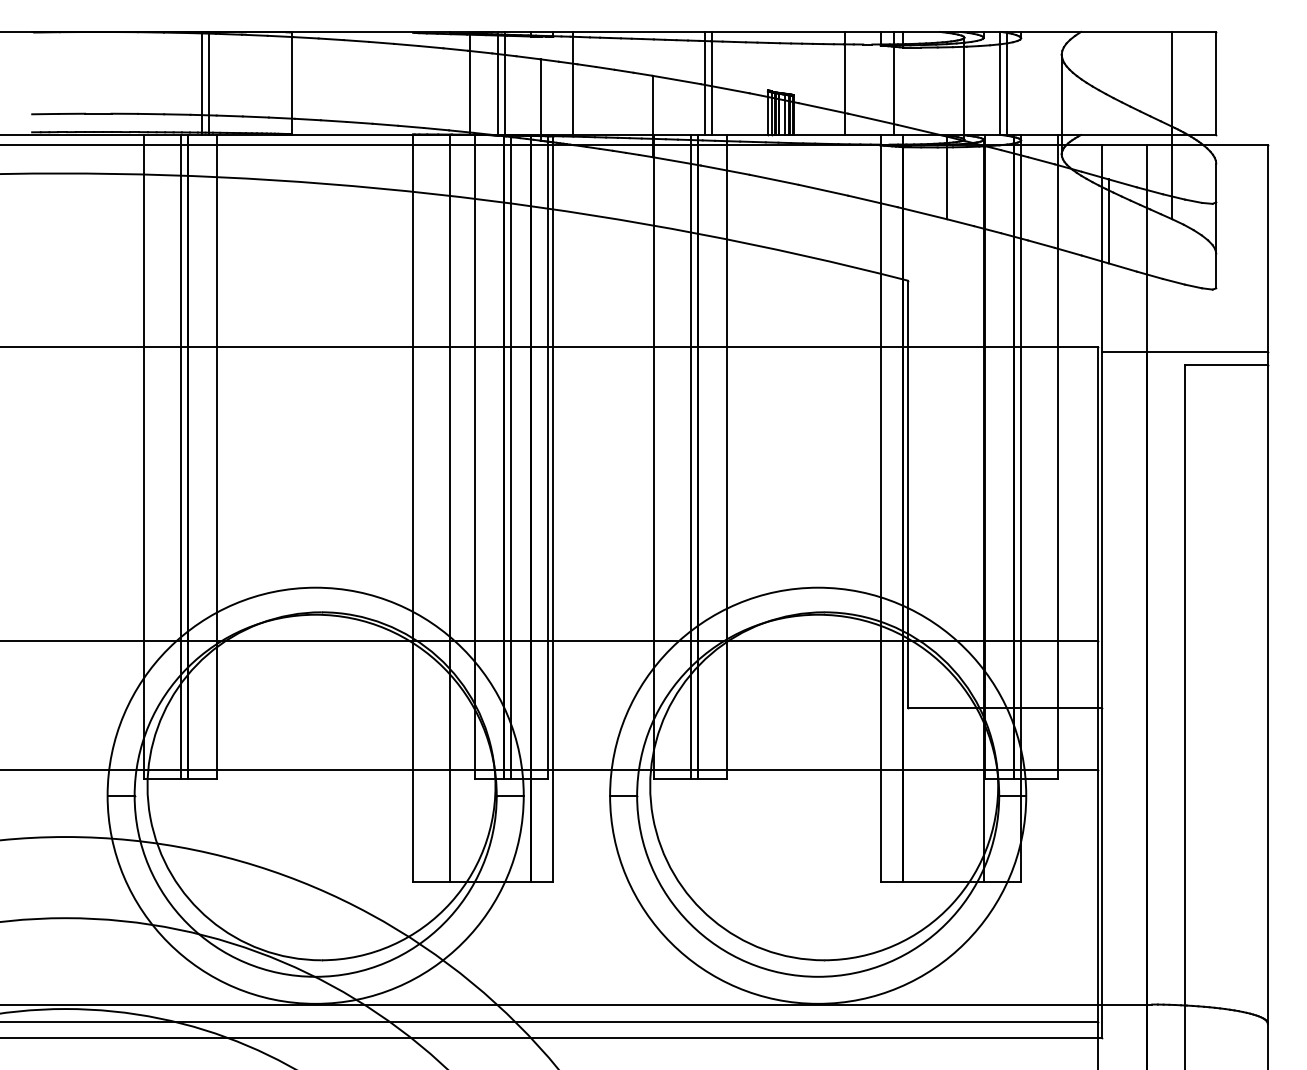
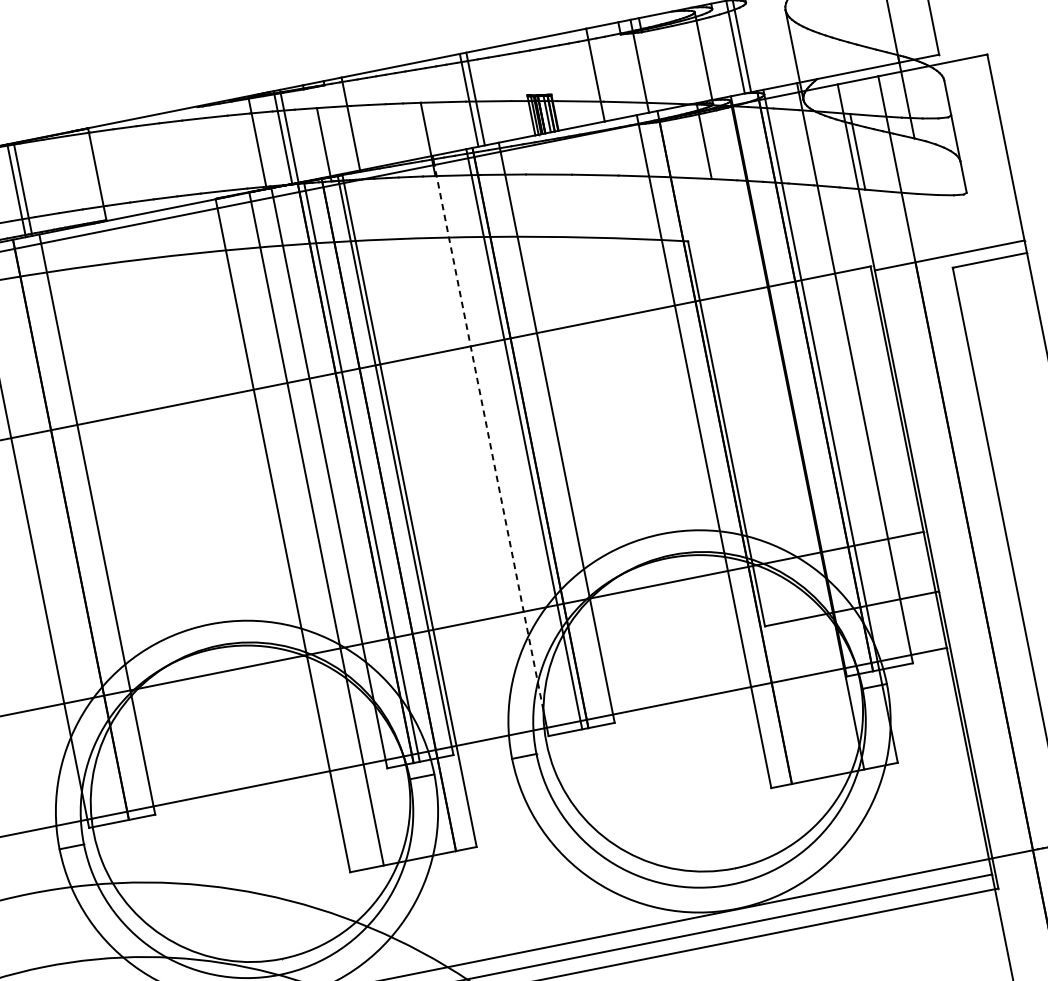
line: (653, 447) -> (488, 437), solid -> dashed
line: (181, 457) -> (65, 531), removed

